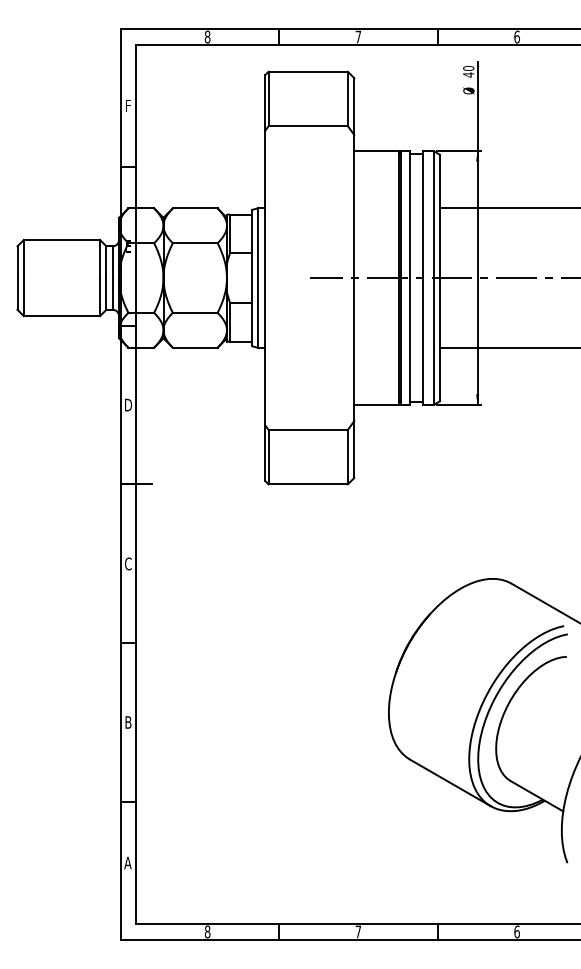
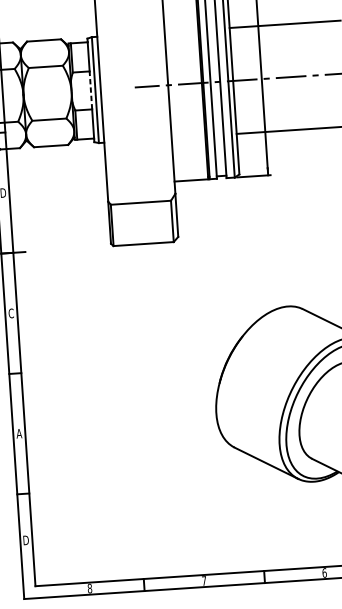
line: (252, 277) -> (90, 89), solid -> dashed
text: (128, 722) -> (19, 433), B -> A
text: (127, 862) -> (25, 539), A -> D

